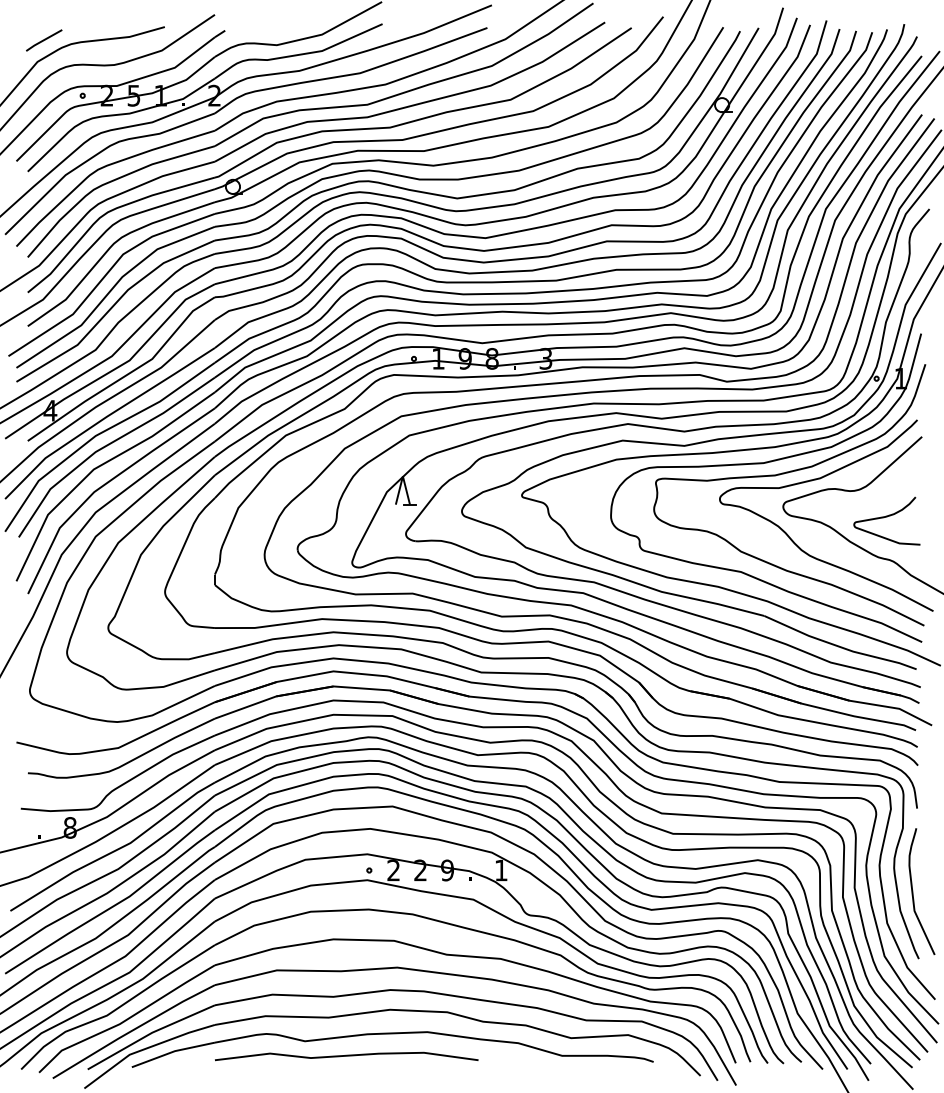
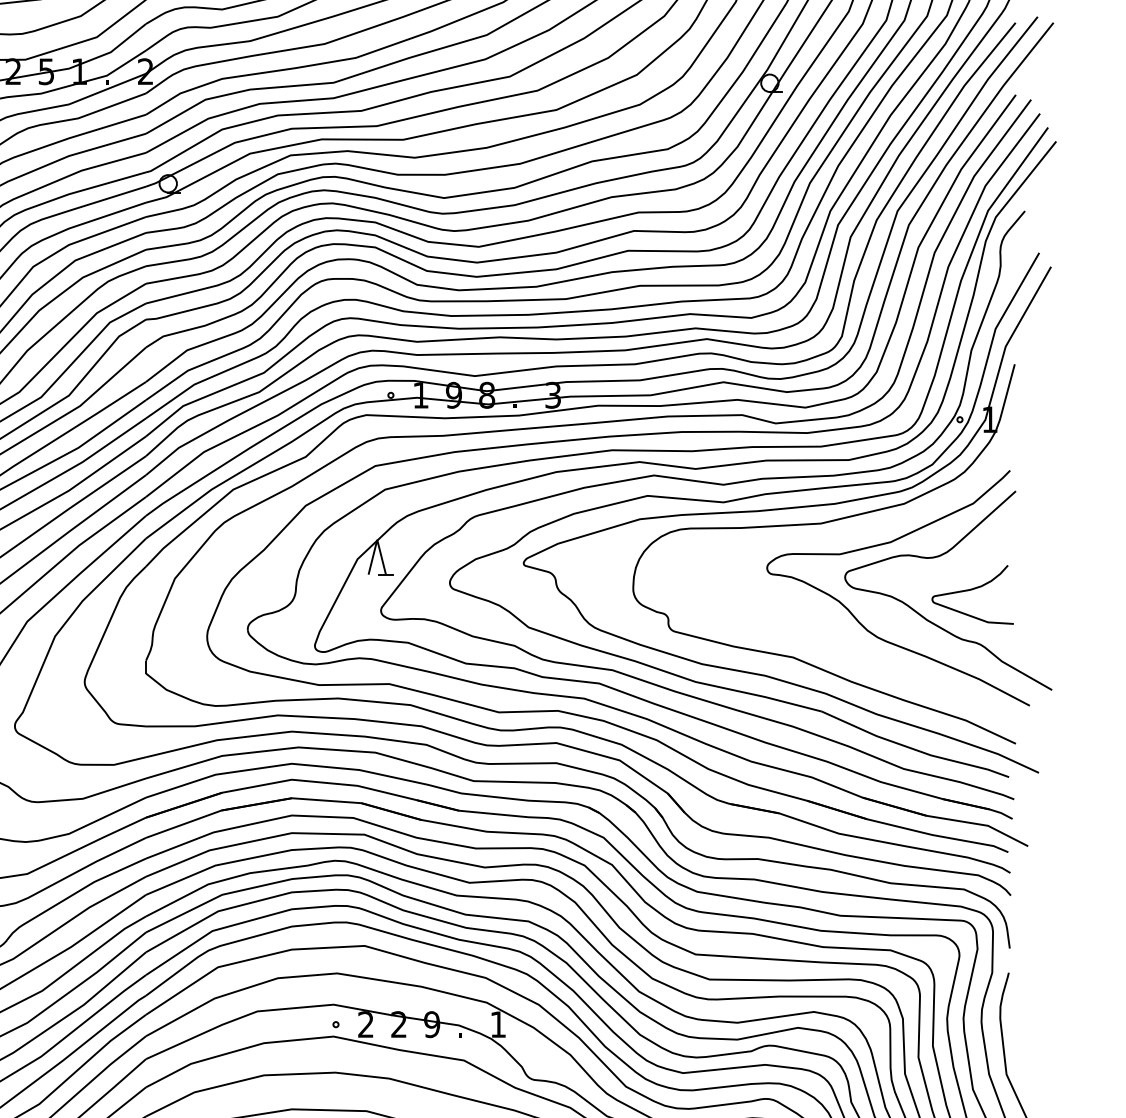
curve: (784, 474) -> (846, 537), removed

